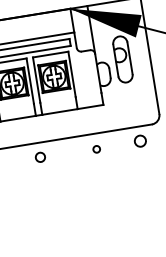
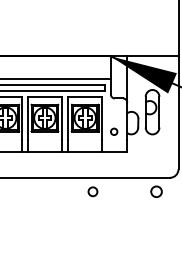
circle: (97, 148) -> (114, 131), moved
circle: (39, 157) -> (92, 191), moved

